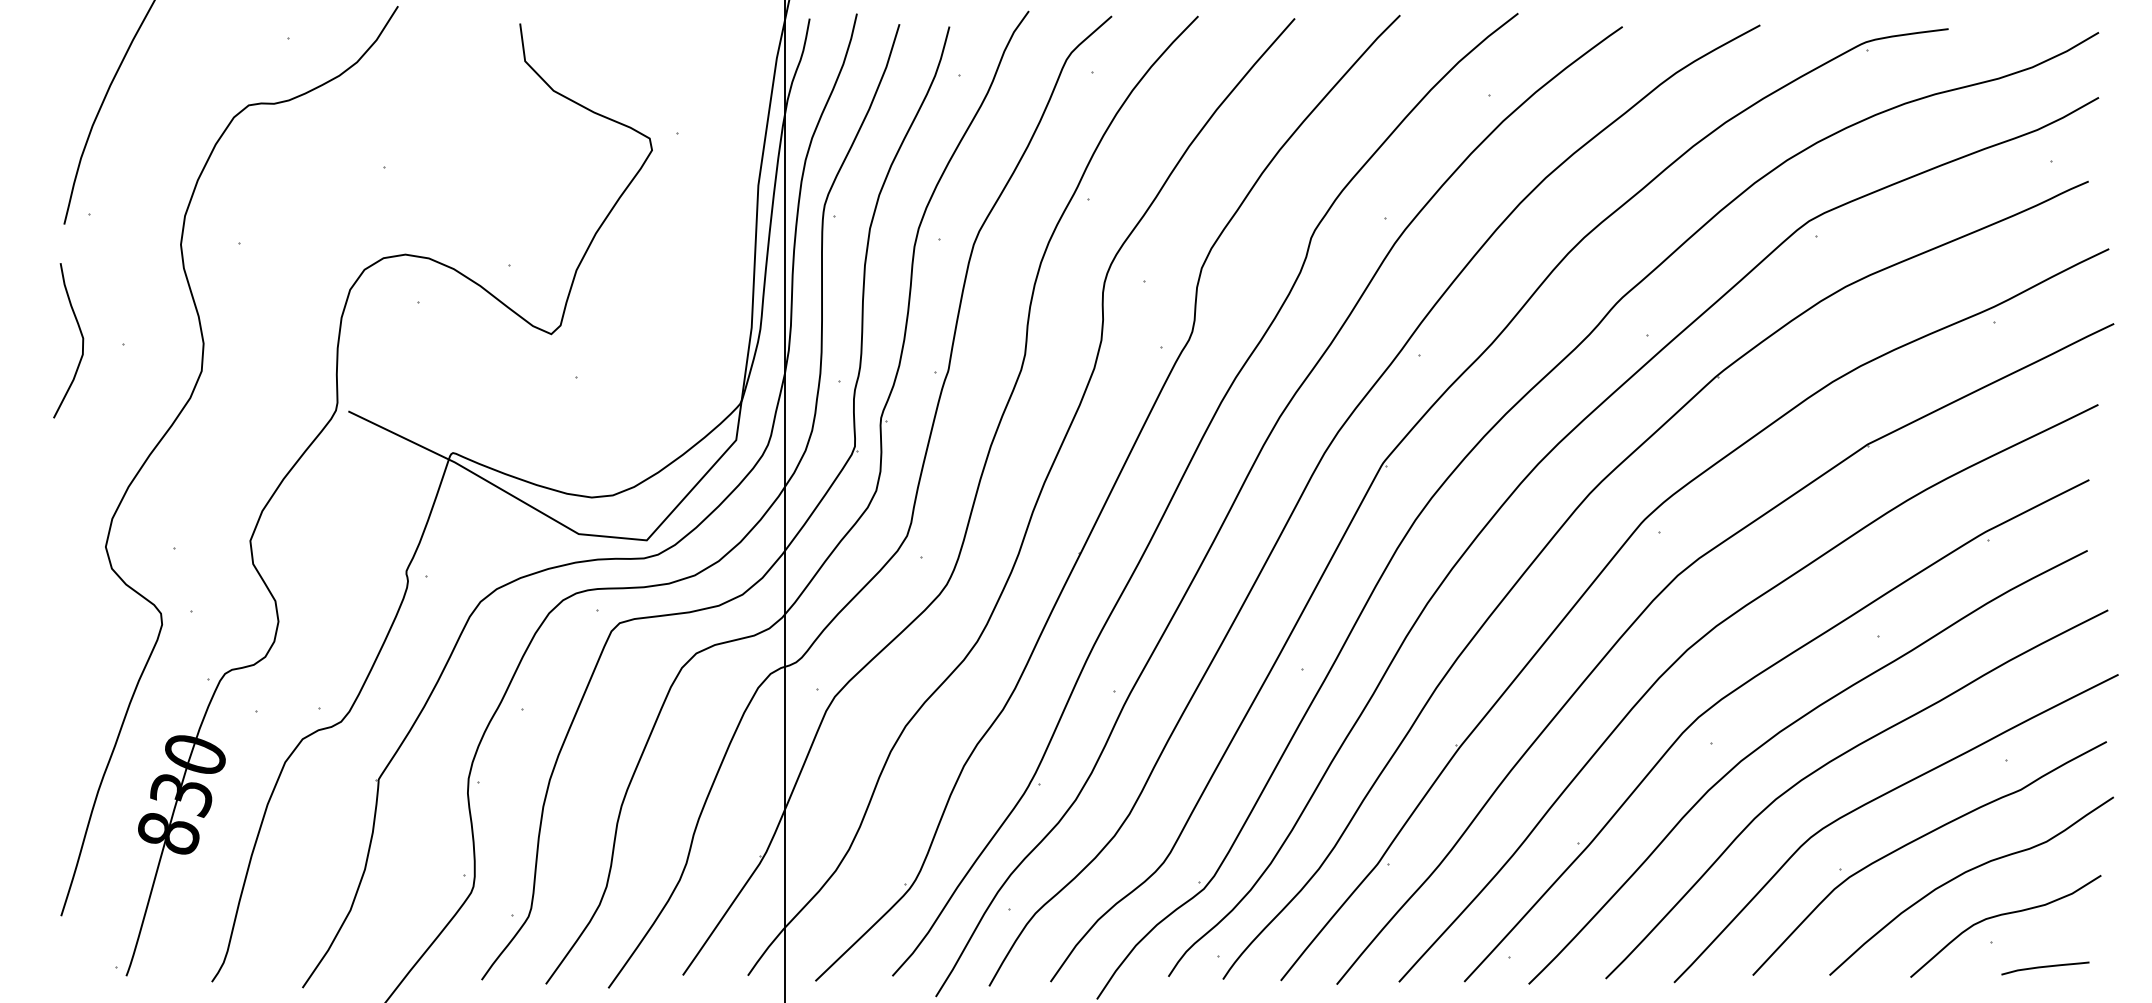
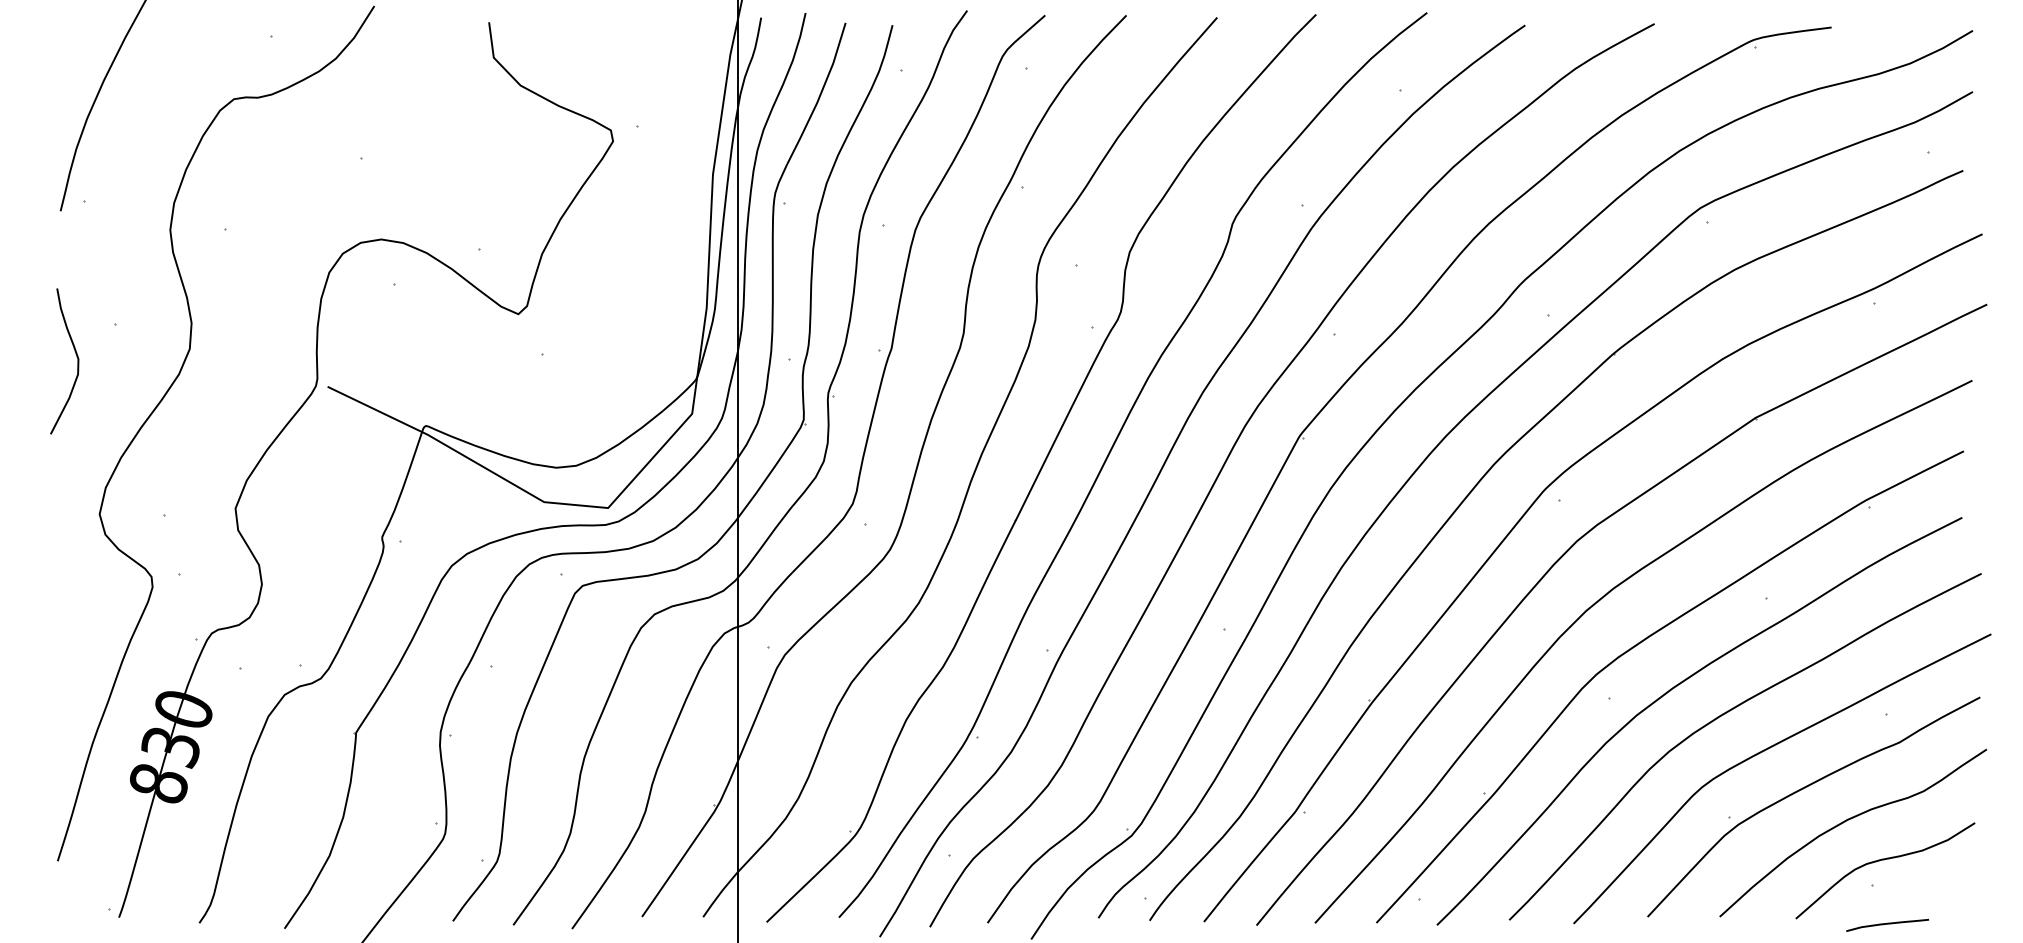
curve: (81, 336) -> (76, 357), moved
curve: (2045, 967) -> (1887, 924), moved

